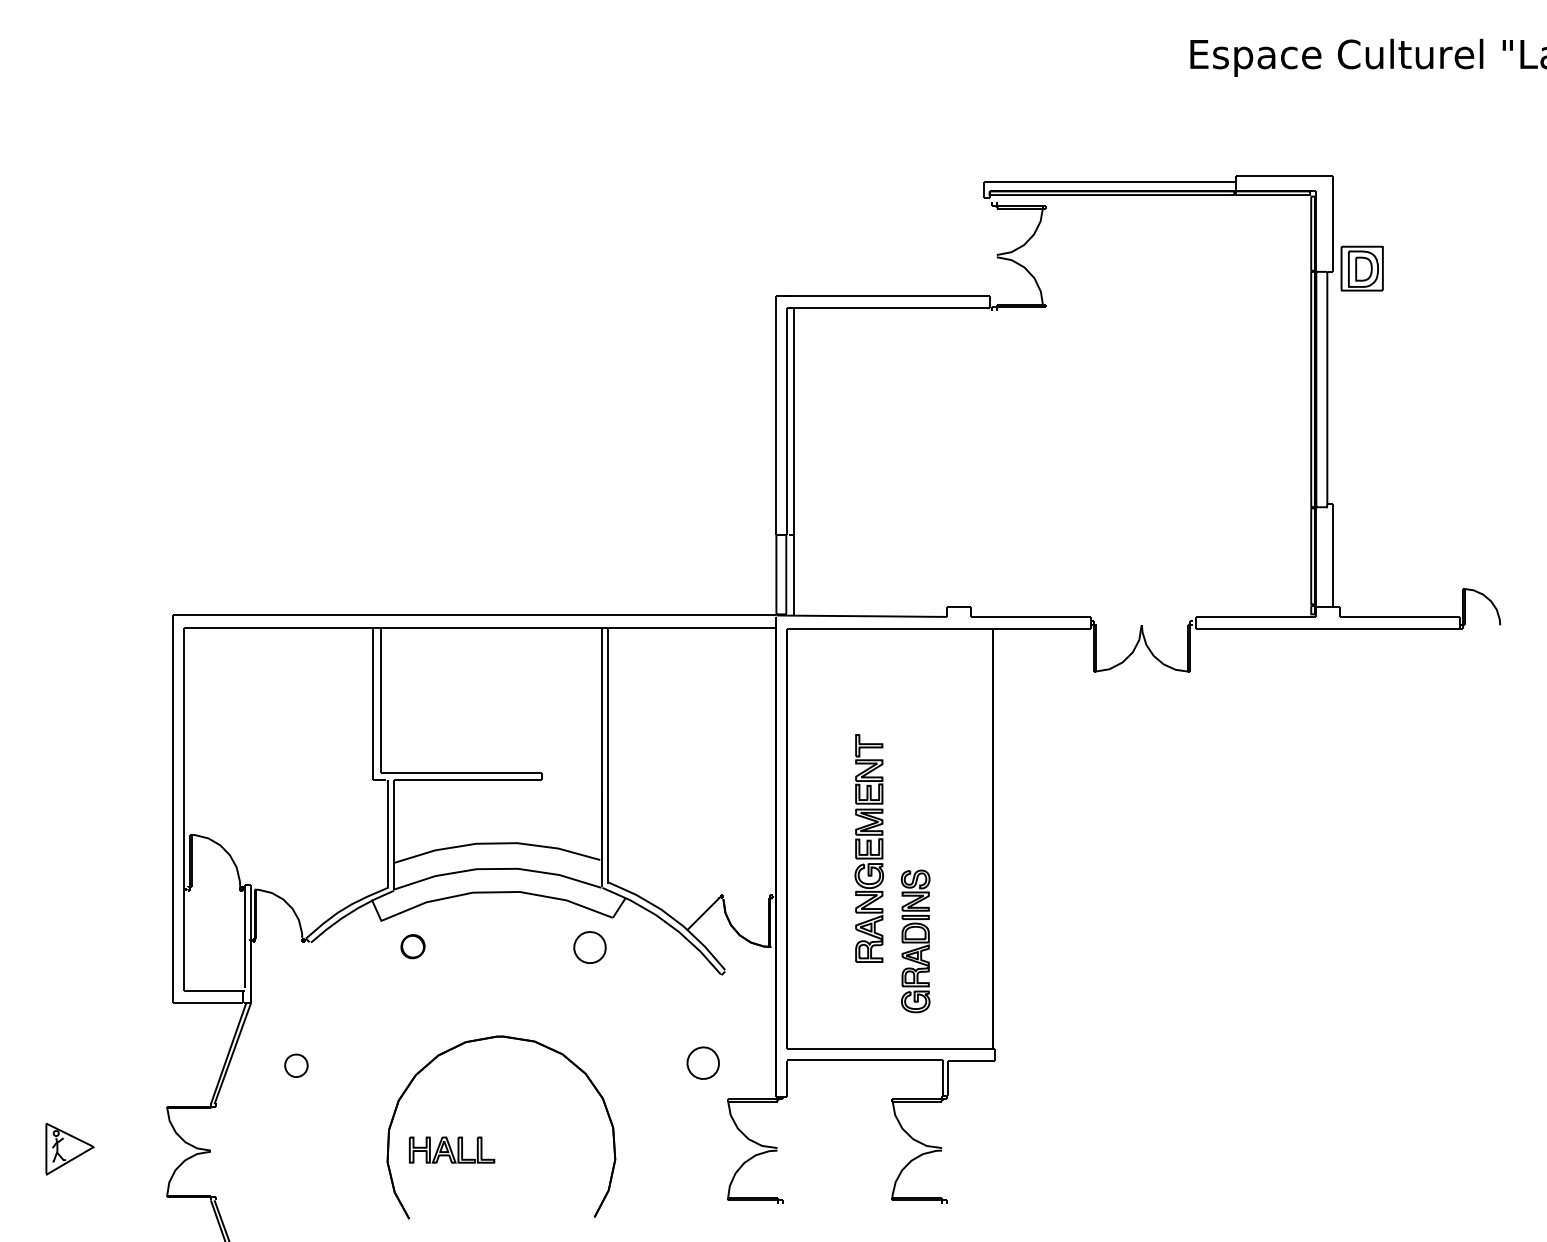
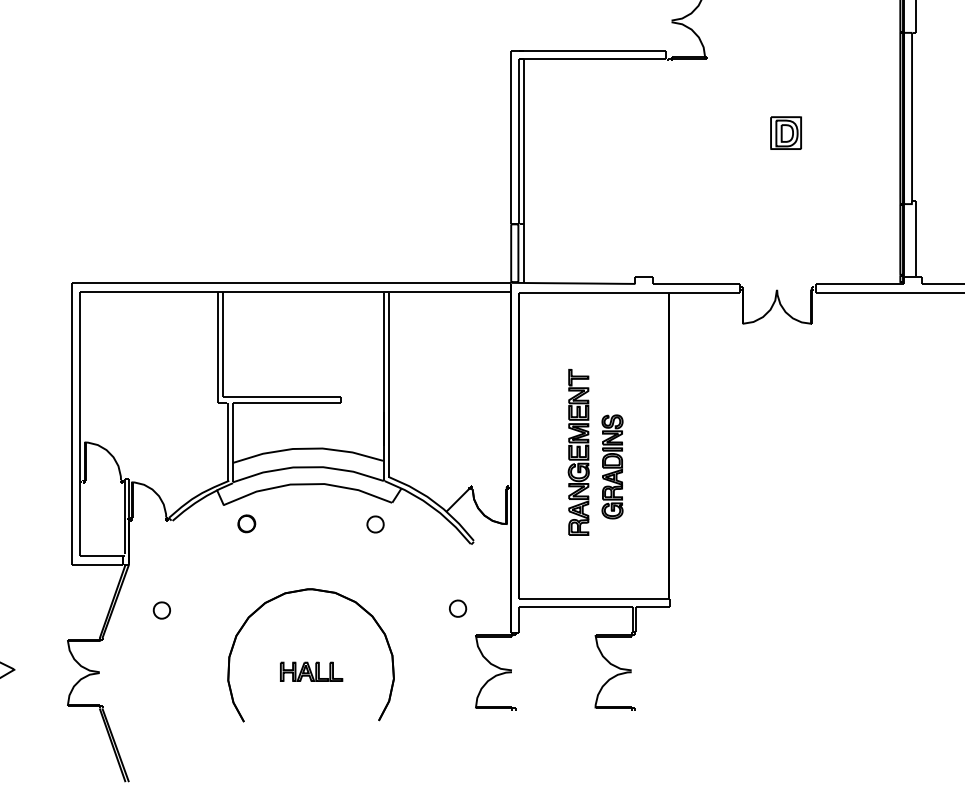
part: (1361, 268) -> (785, 133), moved
part: (915, 941) -> (612, 466), moved
part: (589, 947) -> (375, 524), size x0.71
part: (703, 1063) -> (458, 608), size x0.71
part: (452, 1149) -> (311, 671), moved

